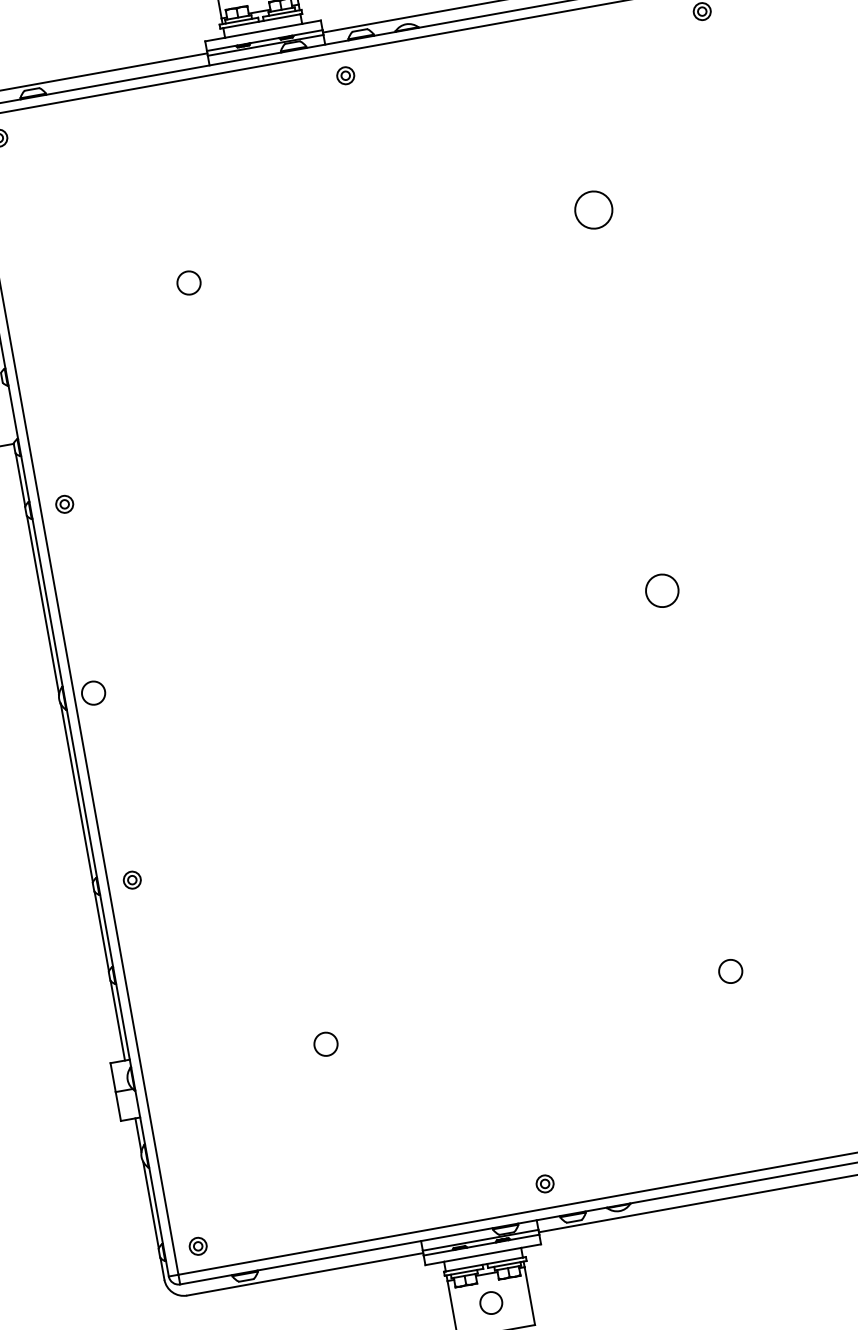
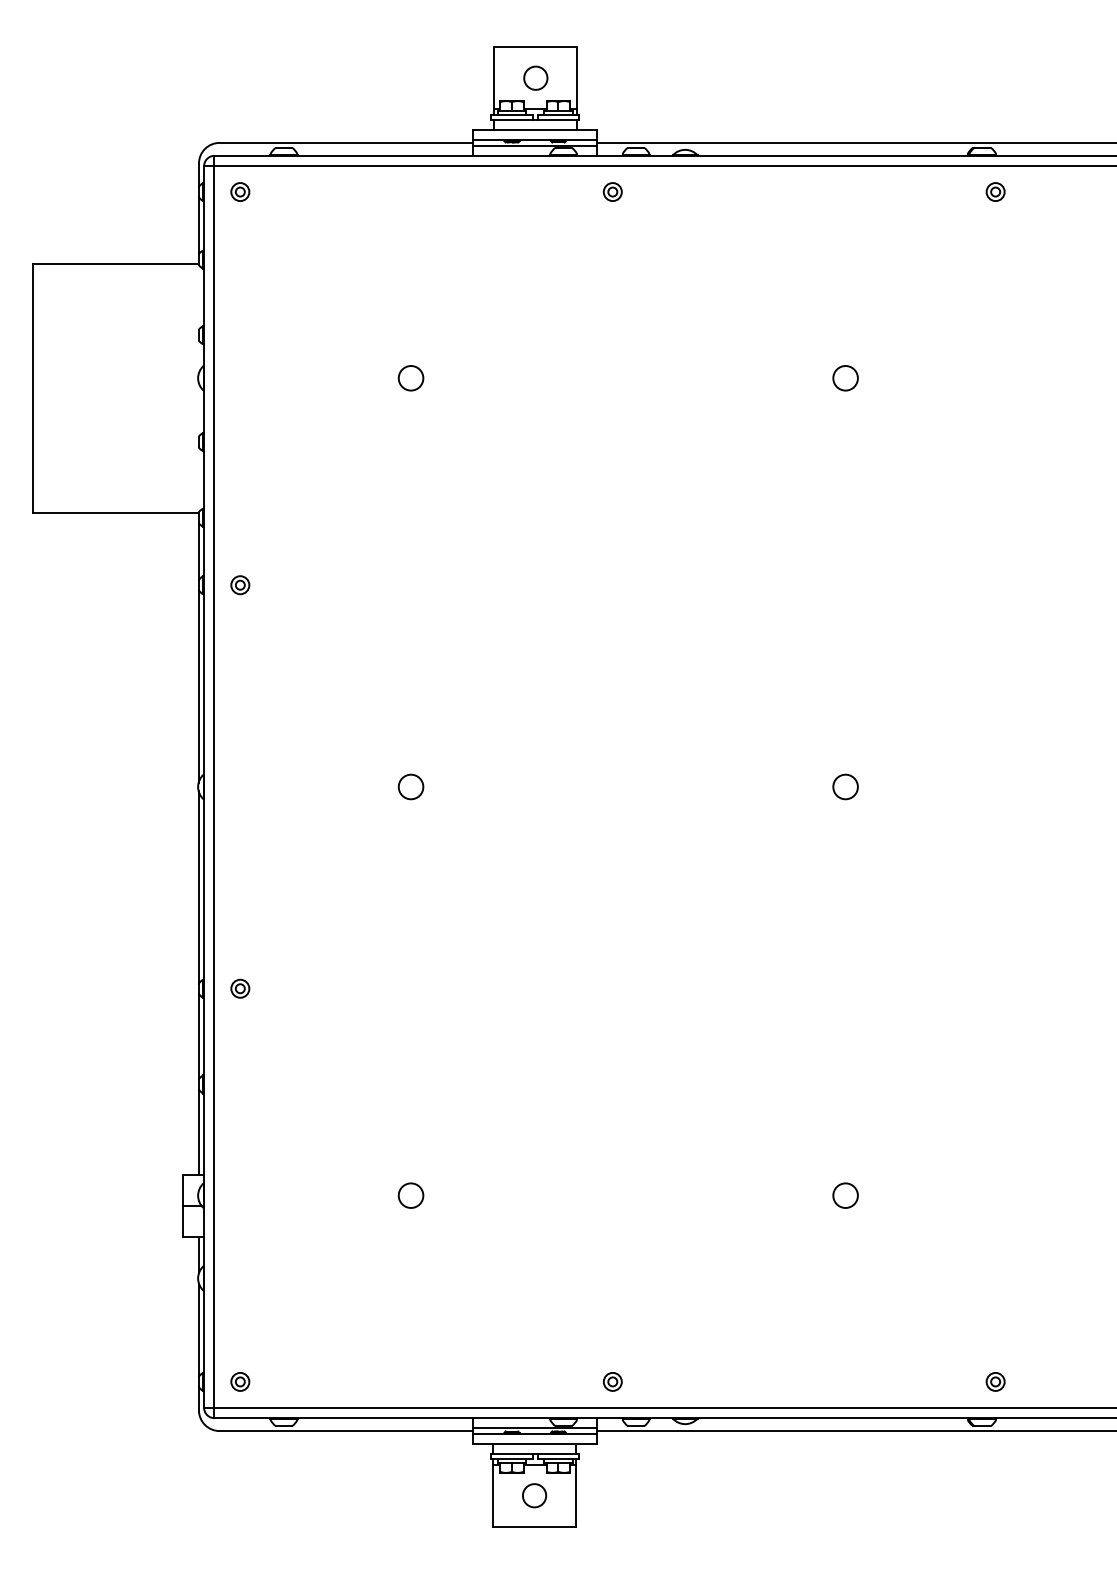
circle: (593, 210) -> (845, 378), size x0.62
circle: (662, 590) -> (845, 786), size x0.71
circle: (93, 692) -> (410, 786), moved

